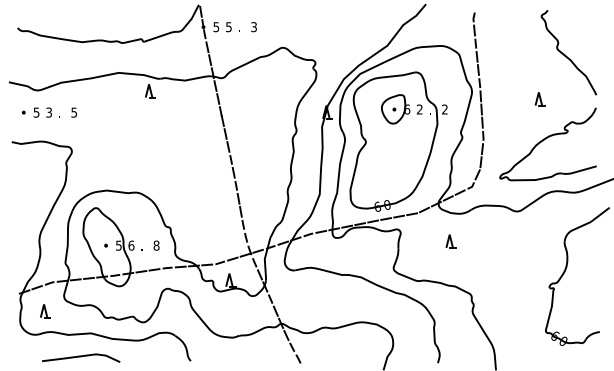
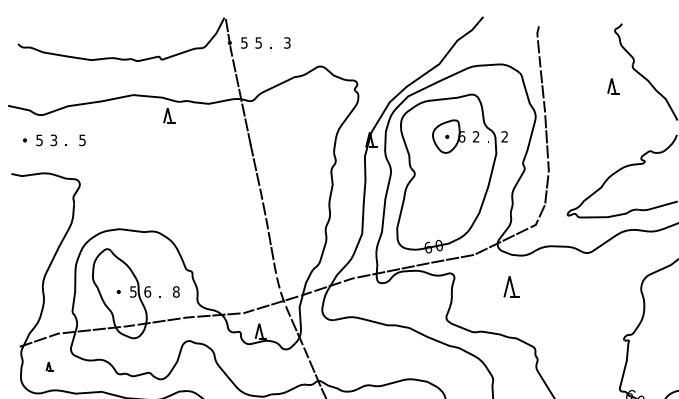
part: (539, 99) -> (612, 86), moved
part: (450, 241) -> (511, 287), size x1.4
part: (45, 311) -> (49, 366), size x0.6

